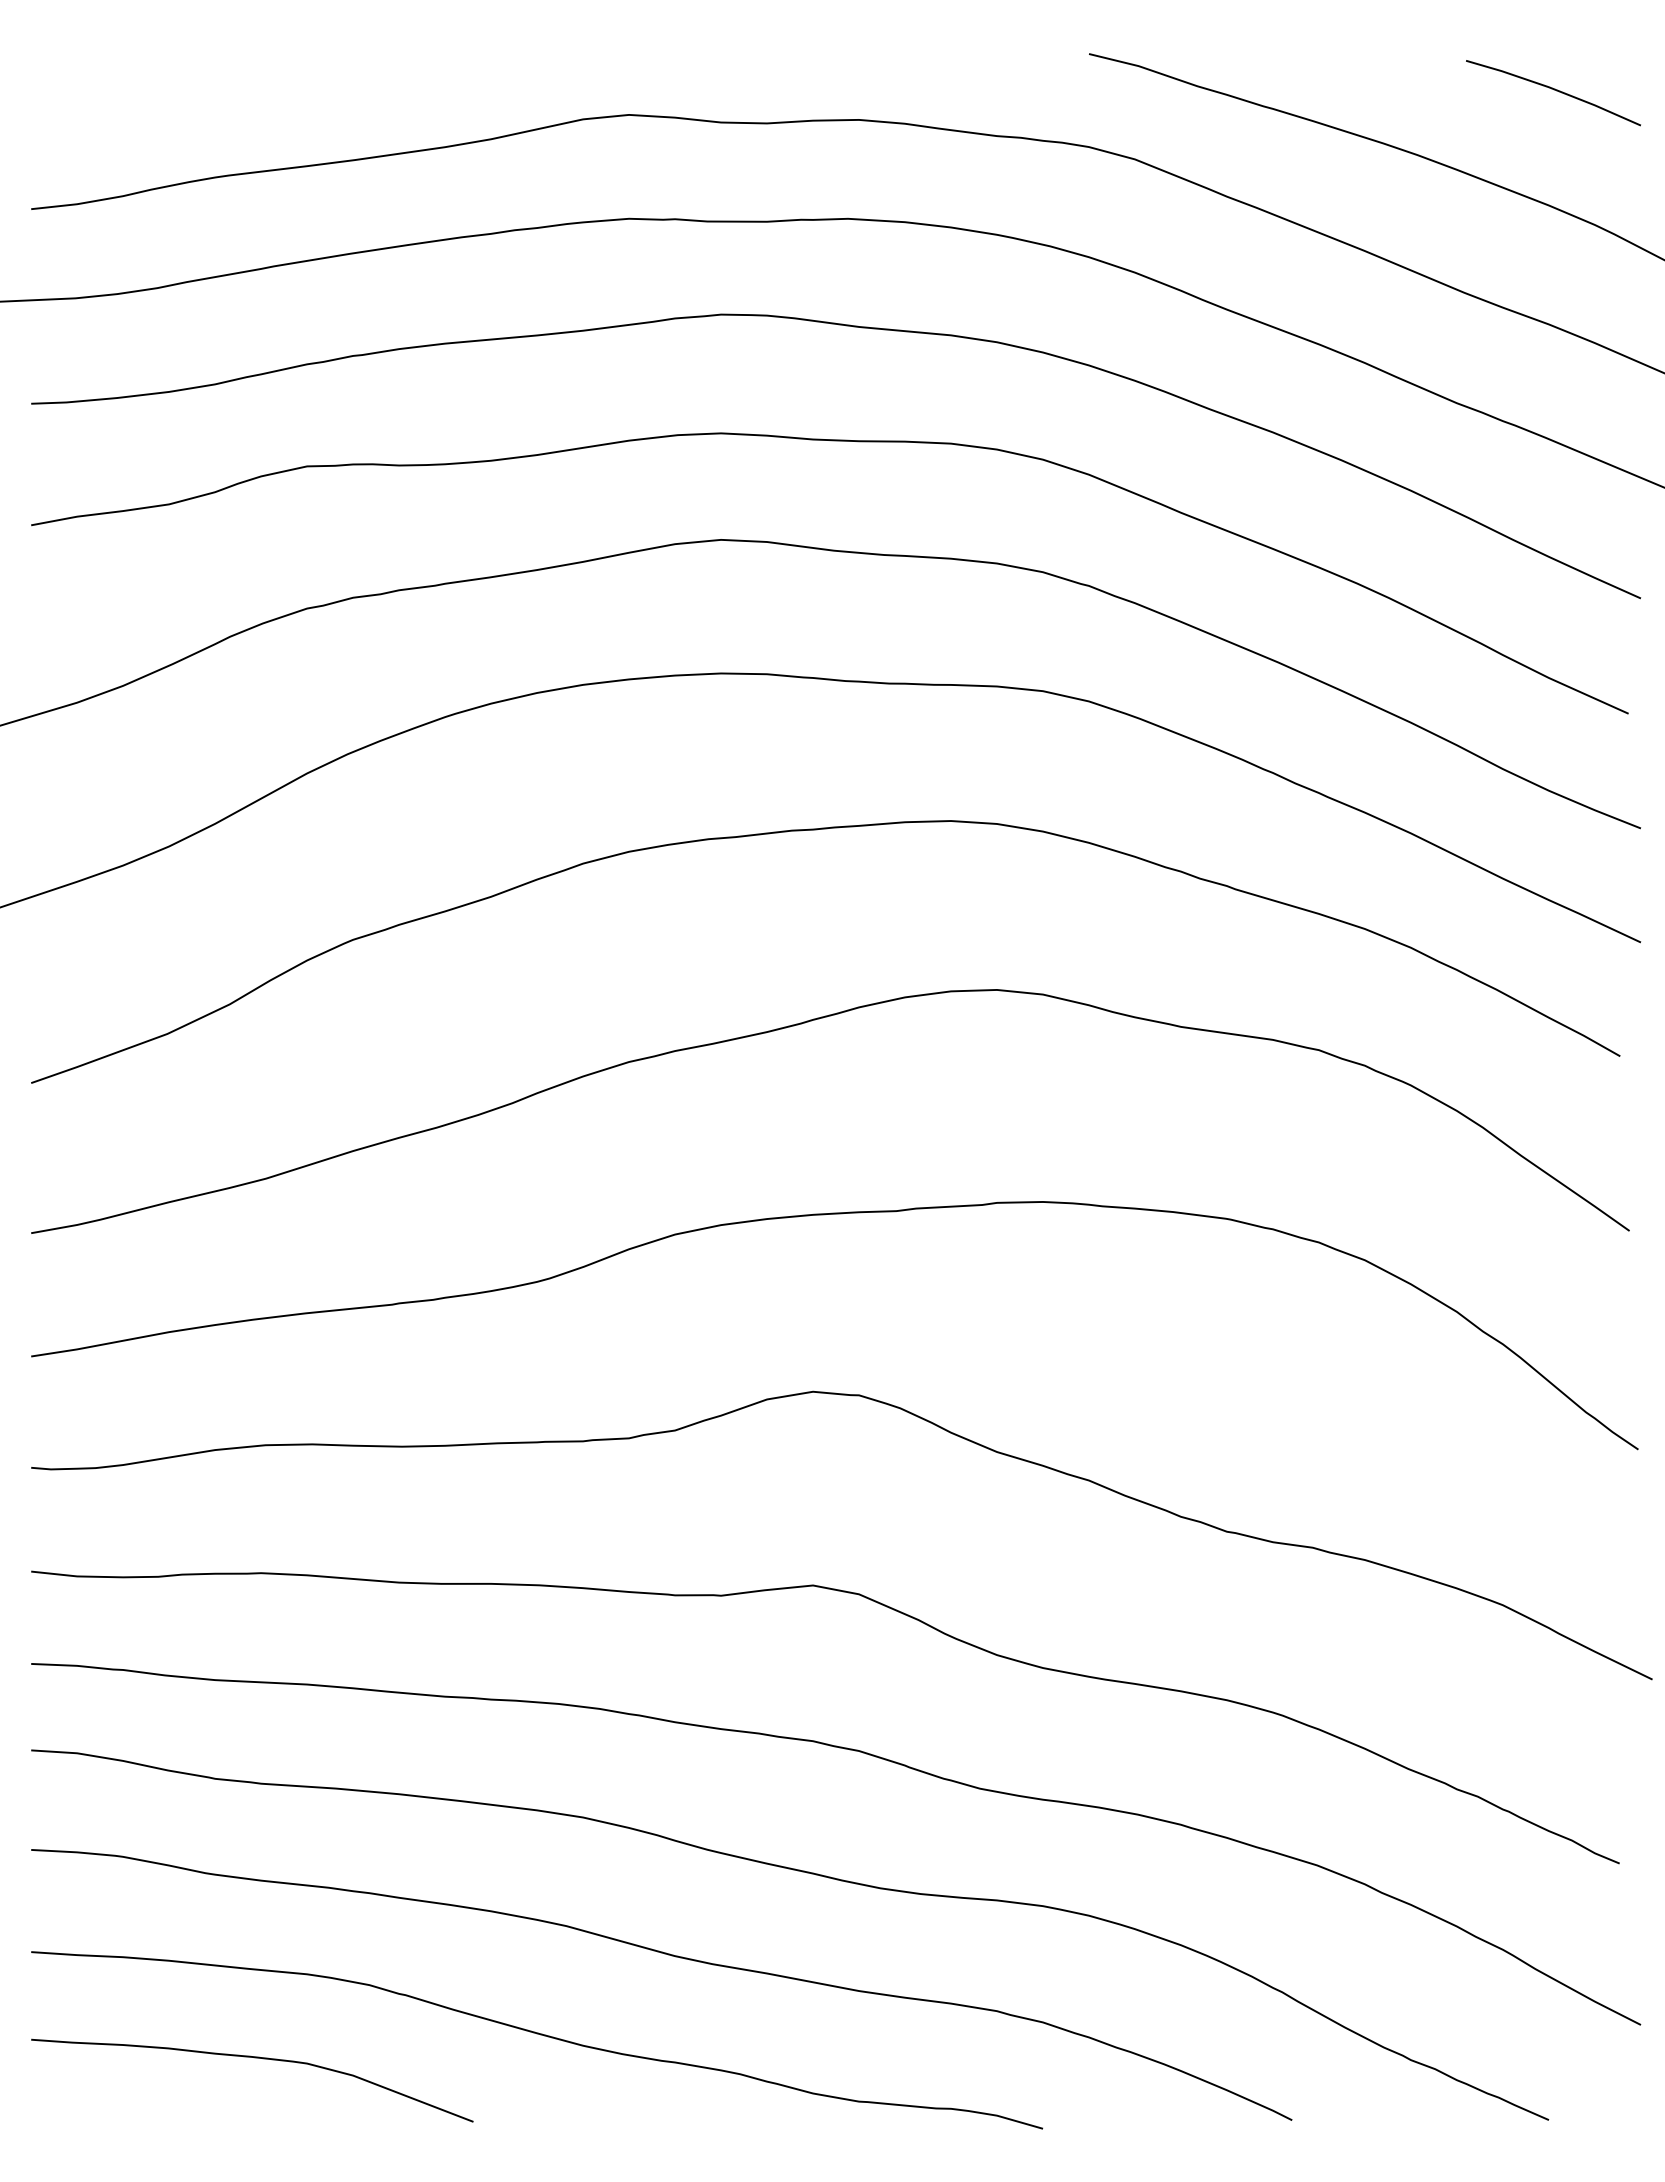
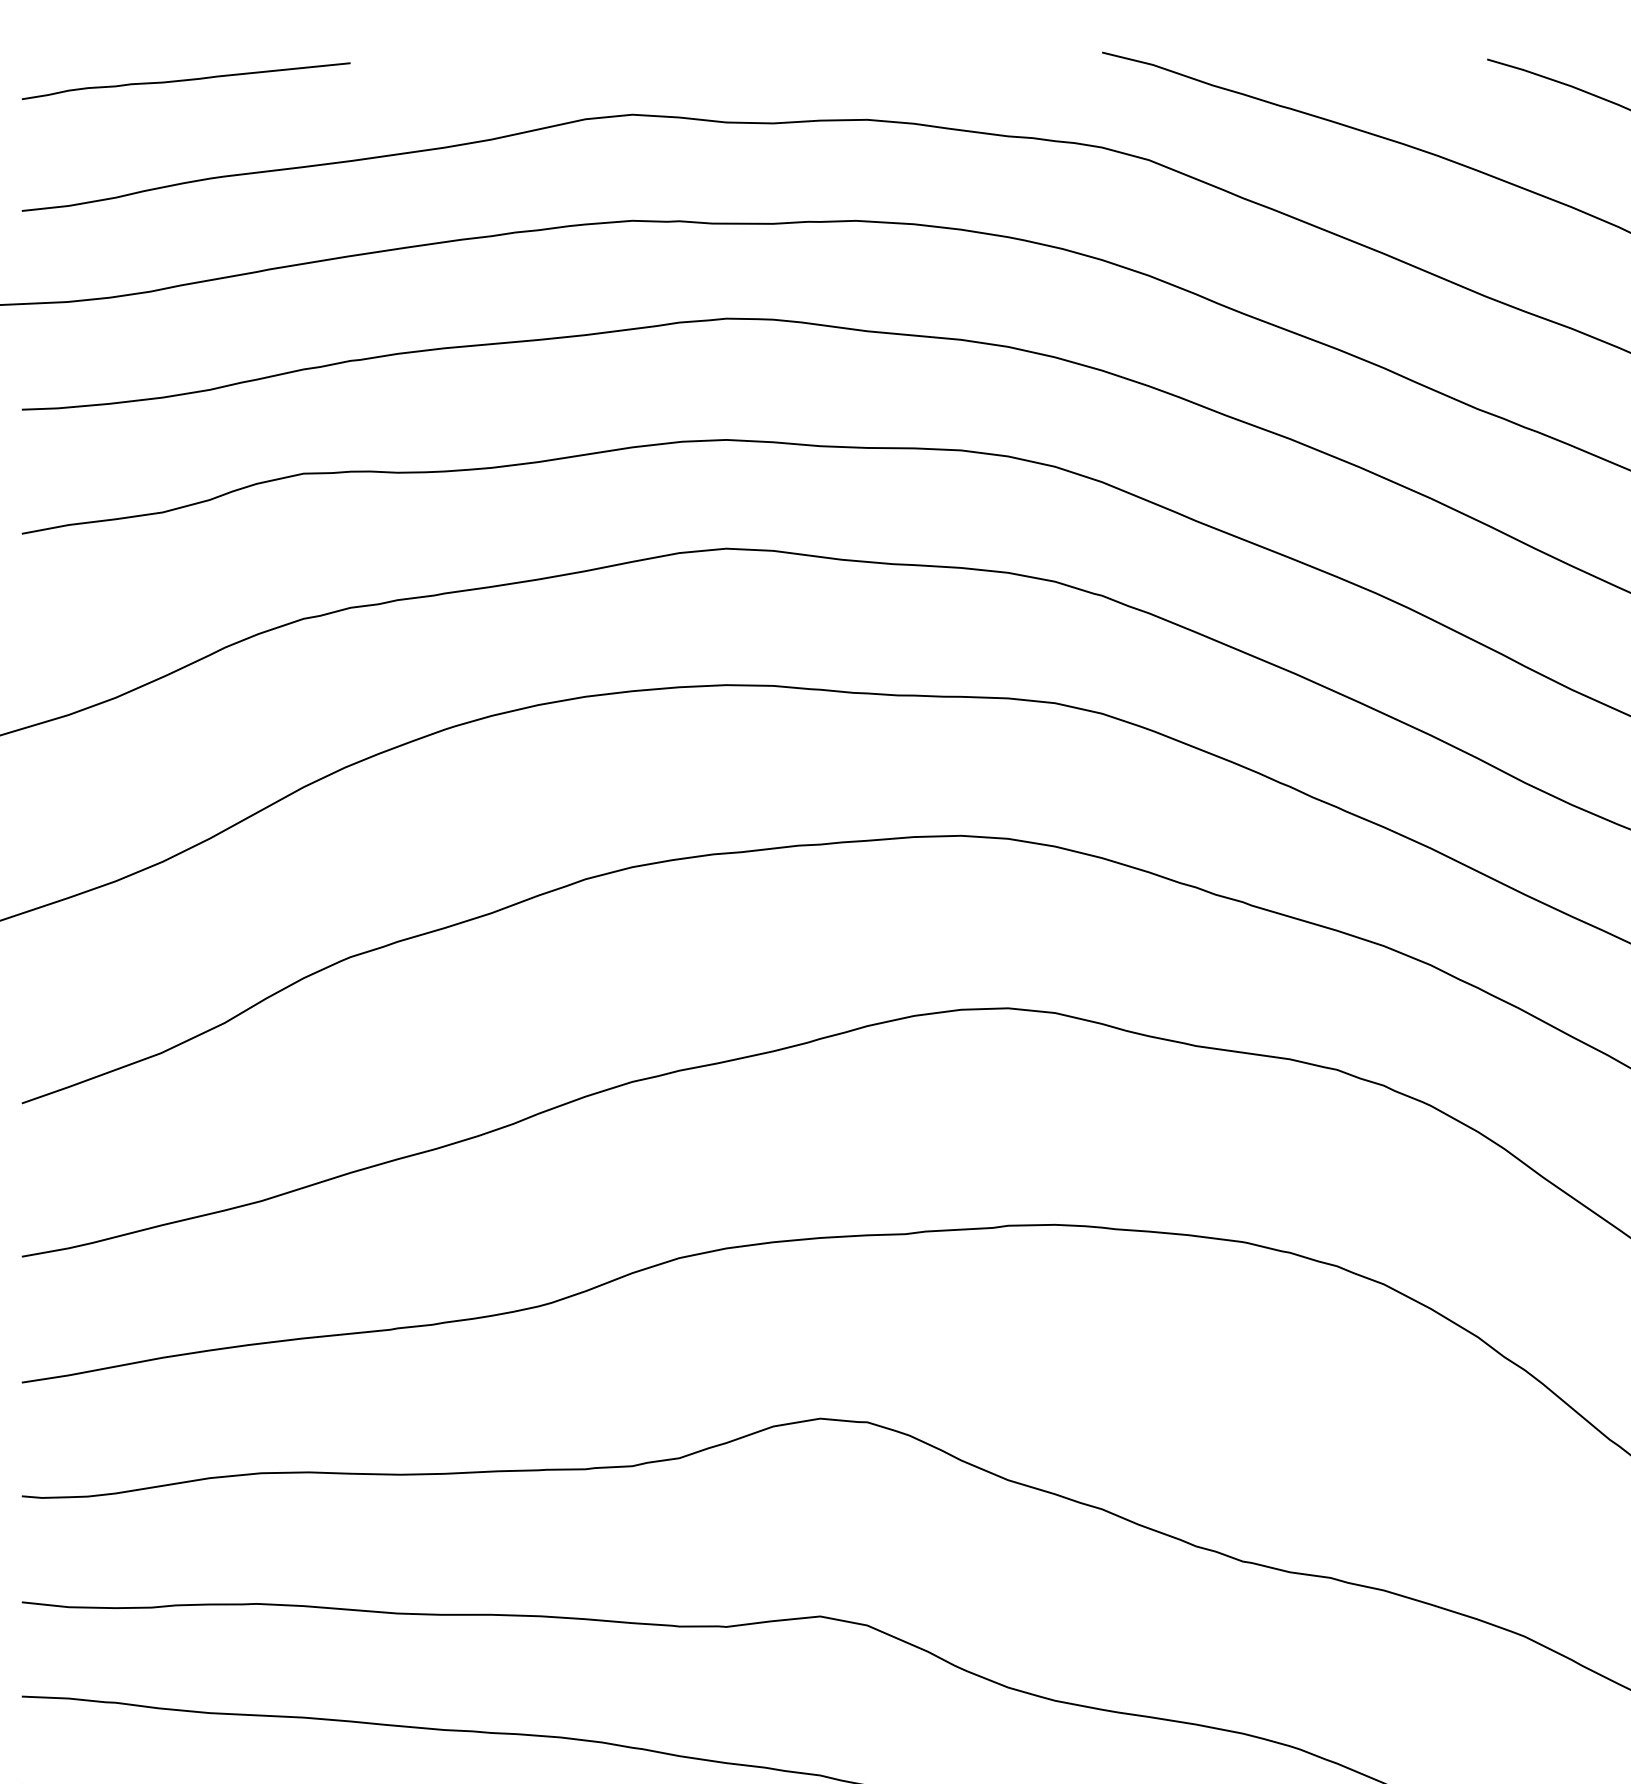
curve: (192, 81) -> (186, 80), added

